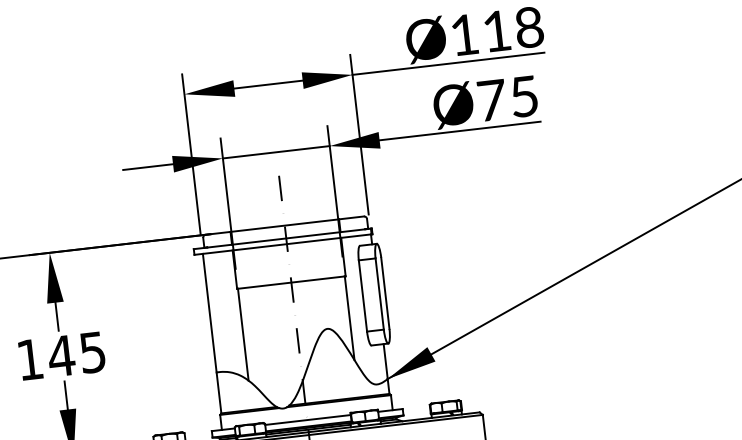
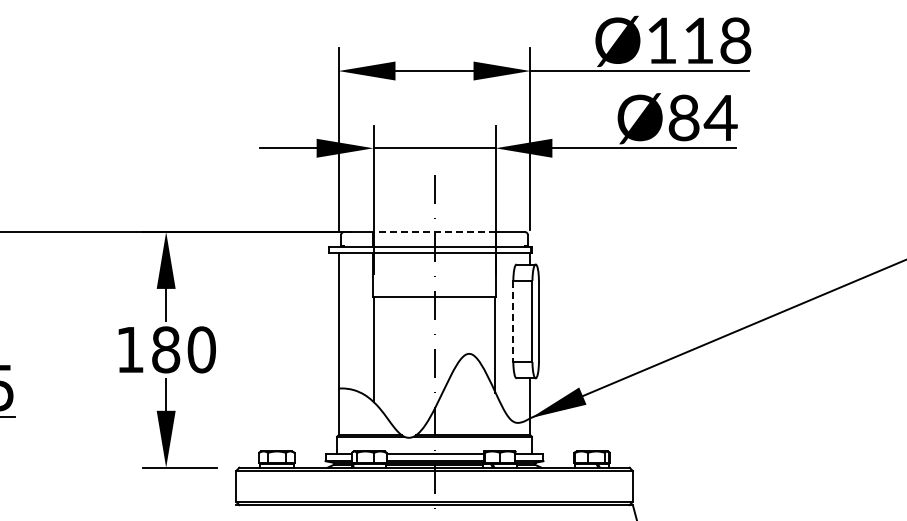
text: (508, 98) -> (702, 117), Ø75 -> Ø84
line: (284, 226) -> (434, 232), solid -> dashed
line: (363, 296) -> (513, 321), solid -> dashed
text: (76, 354) -> (183, 349), 145 -> 180

